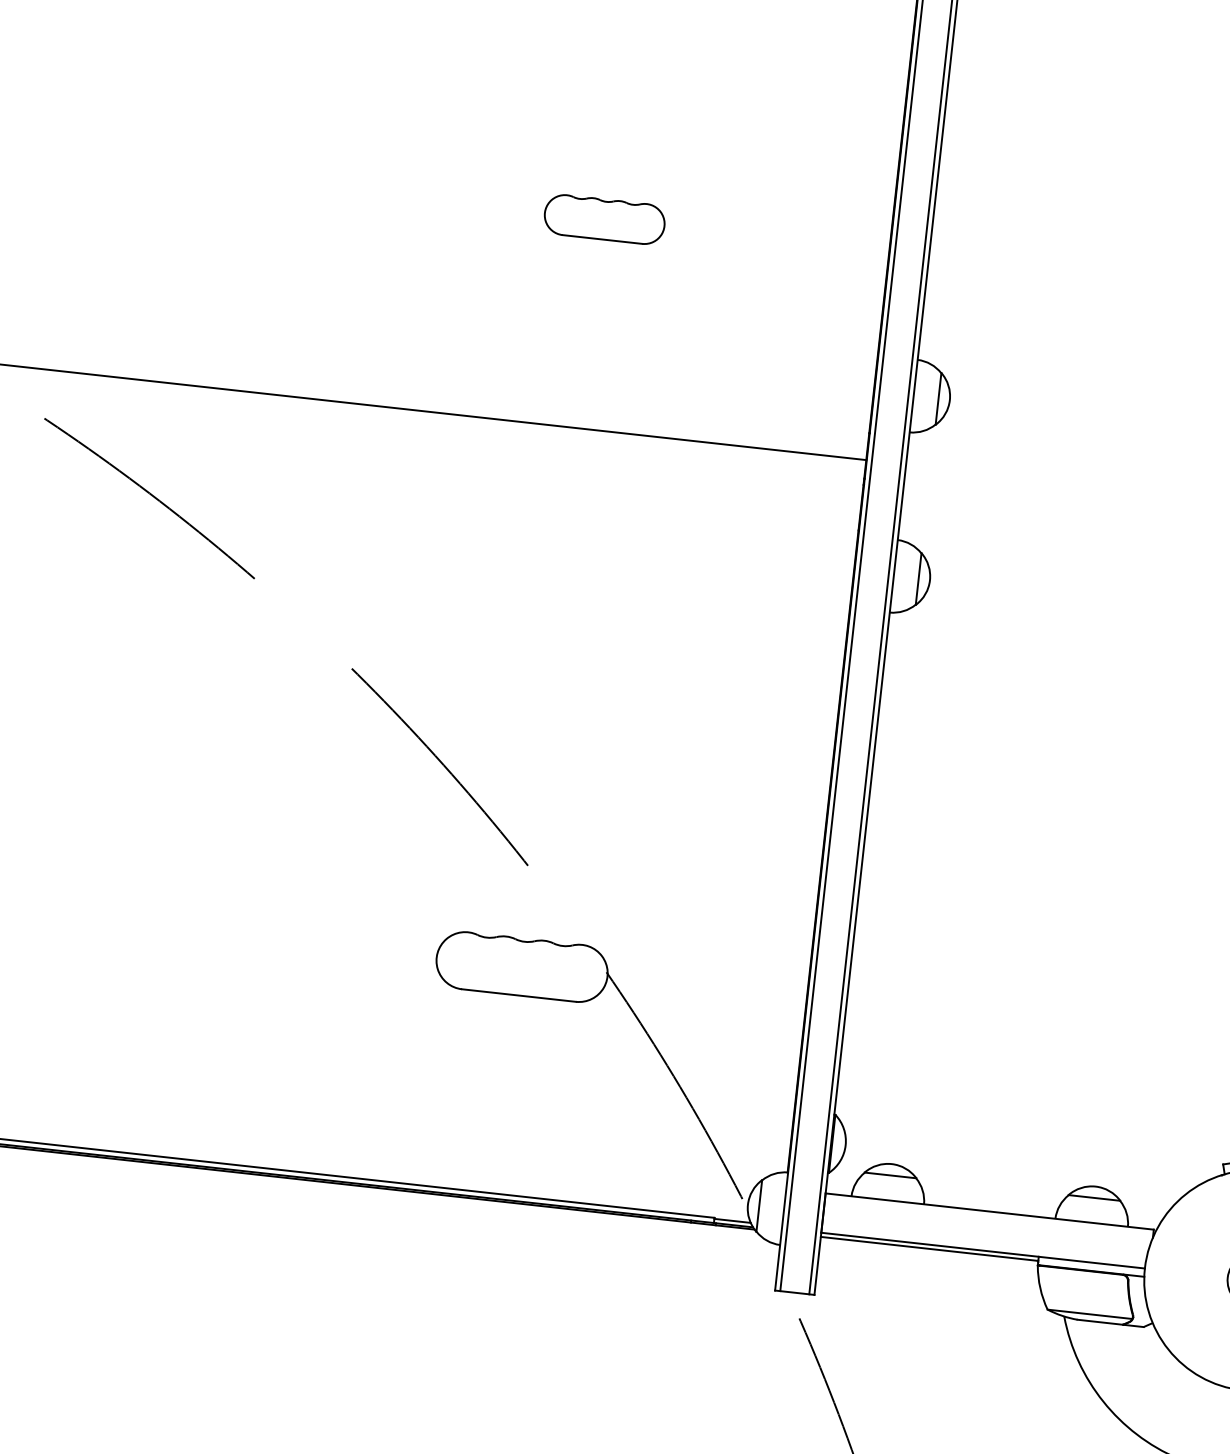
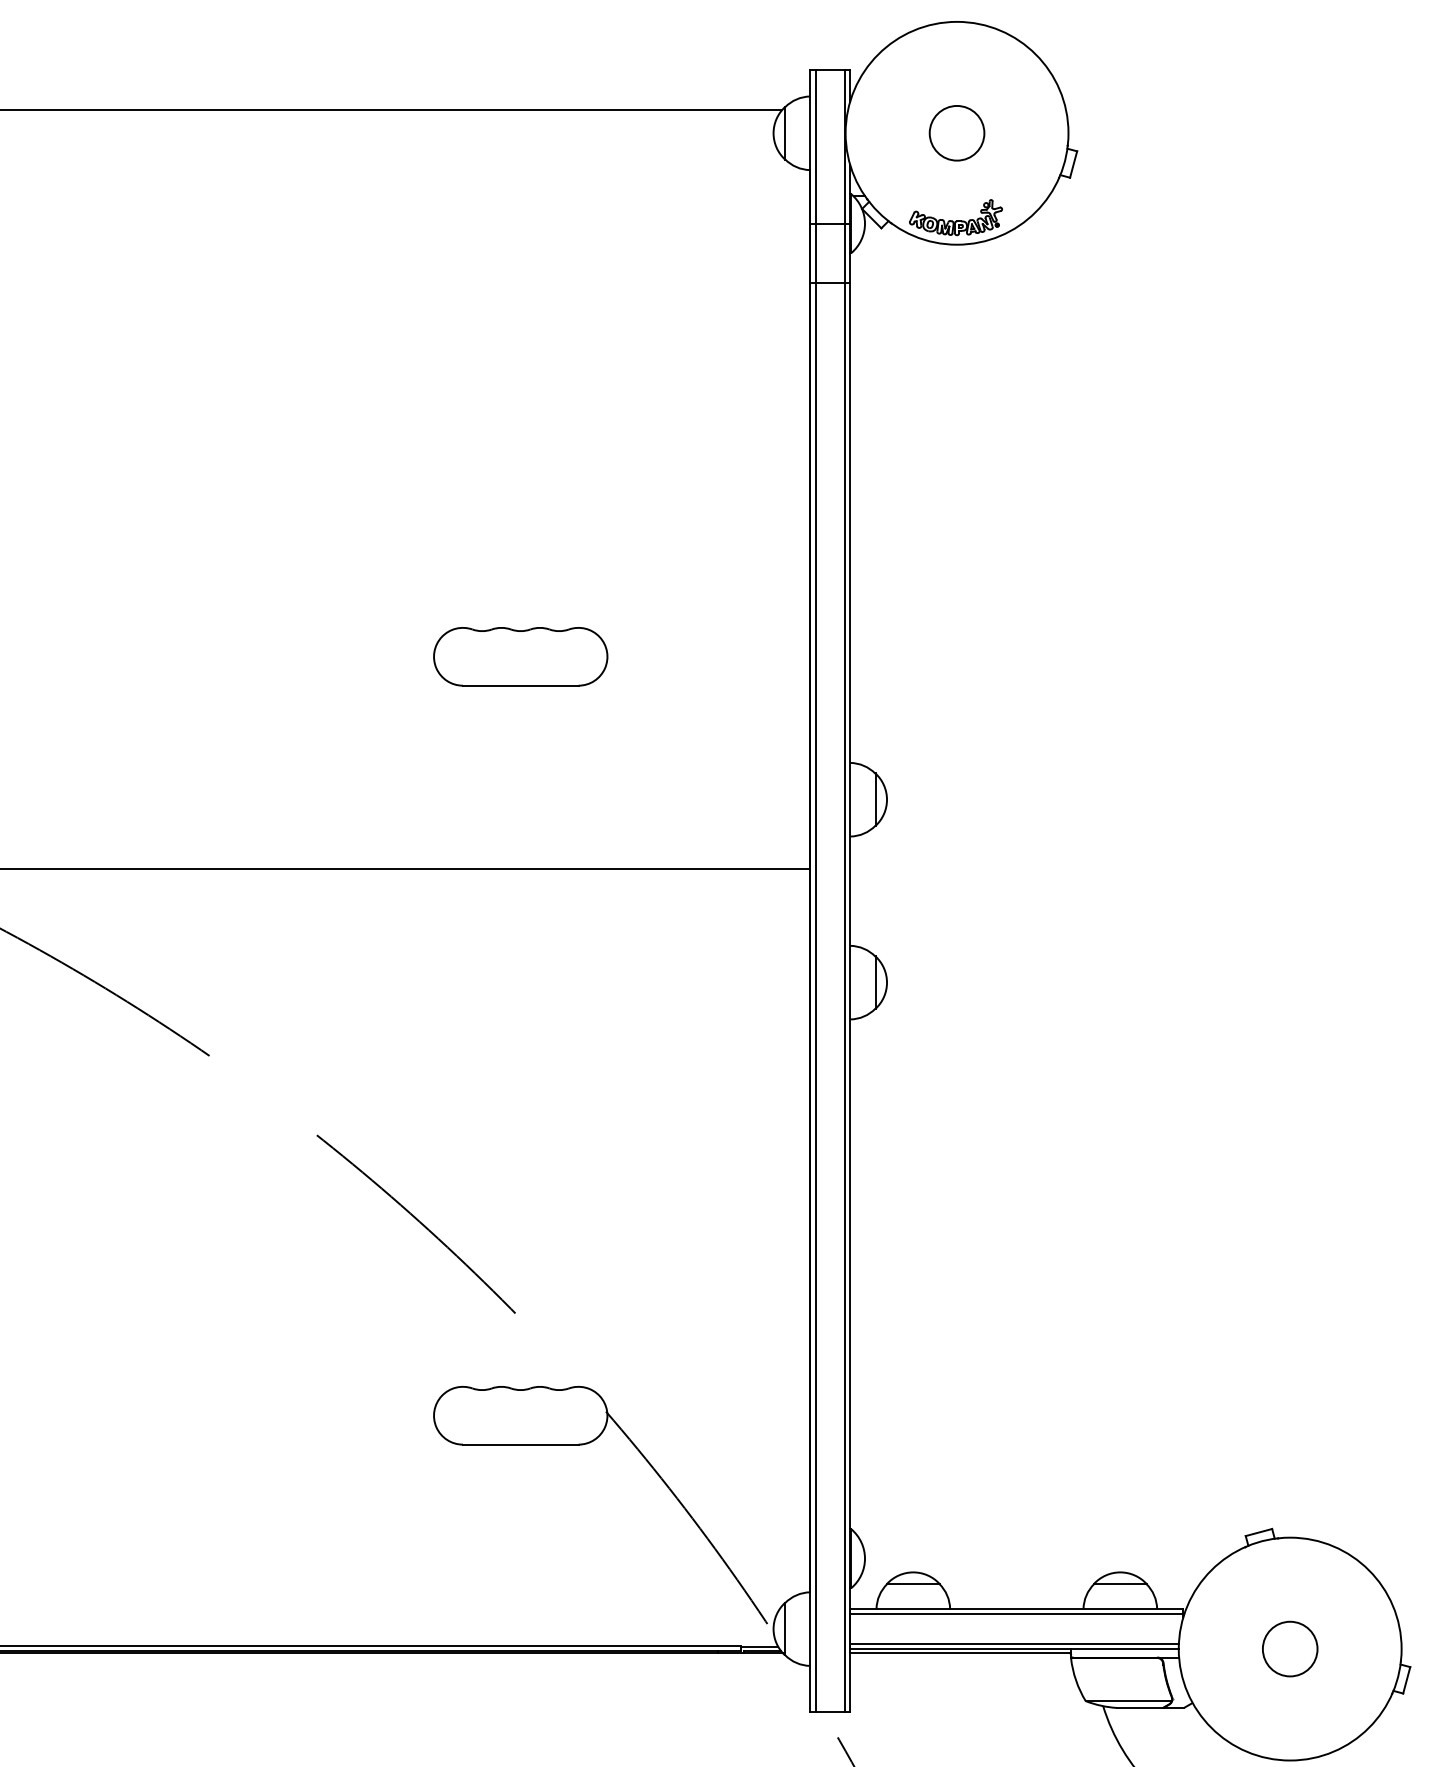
part: (604, 219) -> (520, 656), size x1.43
line: (988, 1216) -> (1016, 1614), added
line: (983, 1245) -> (1014, 1643), added

